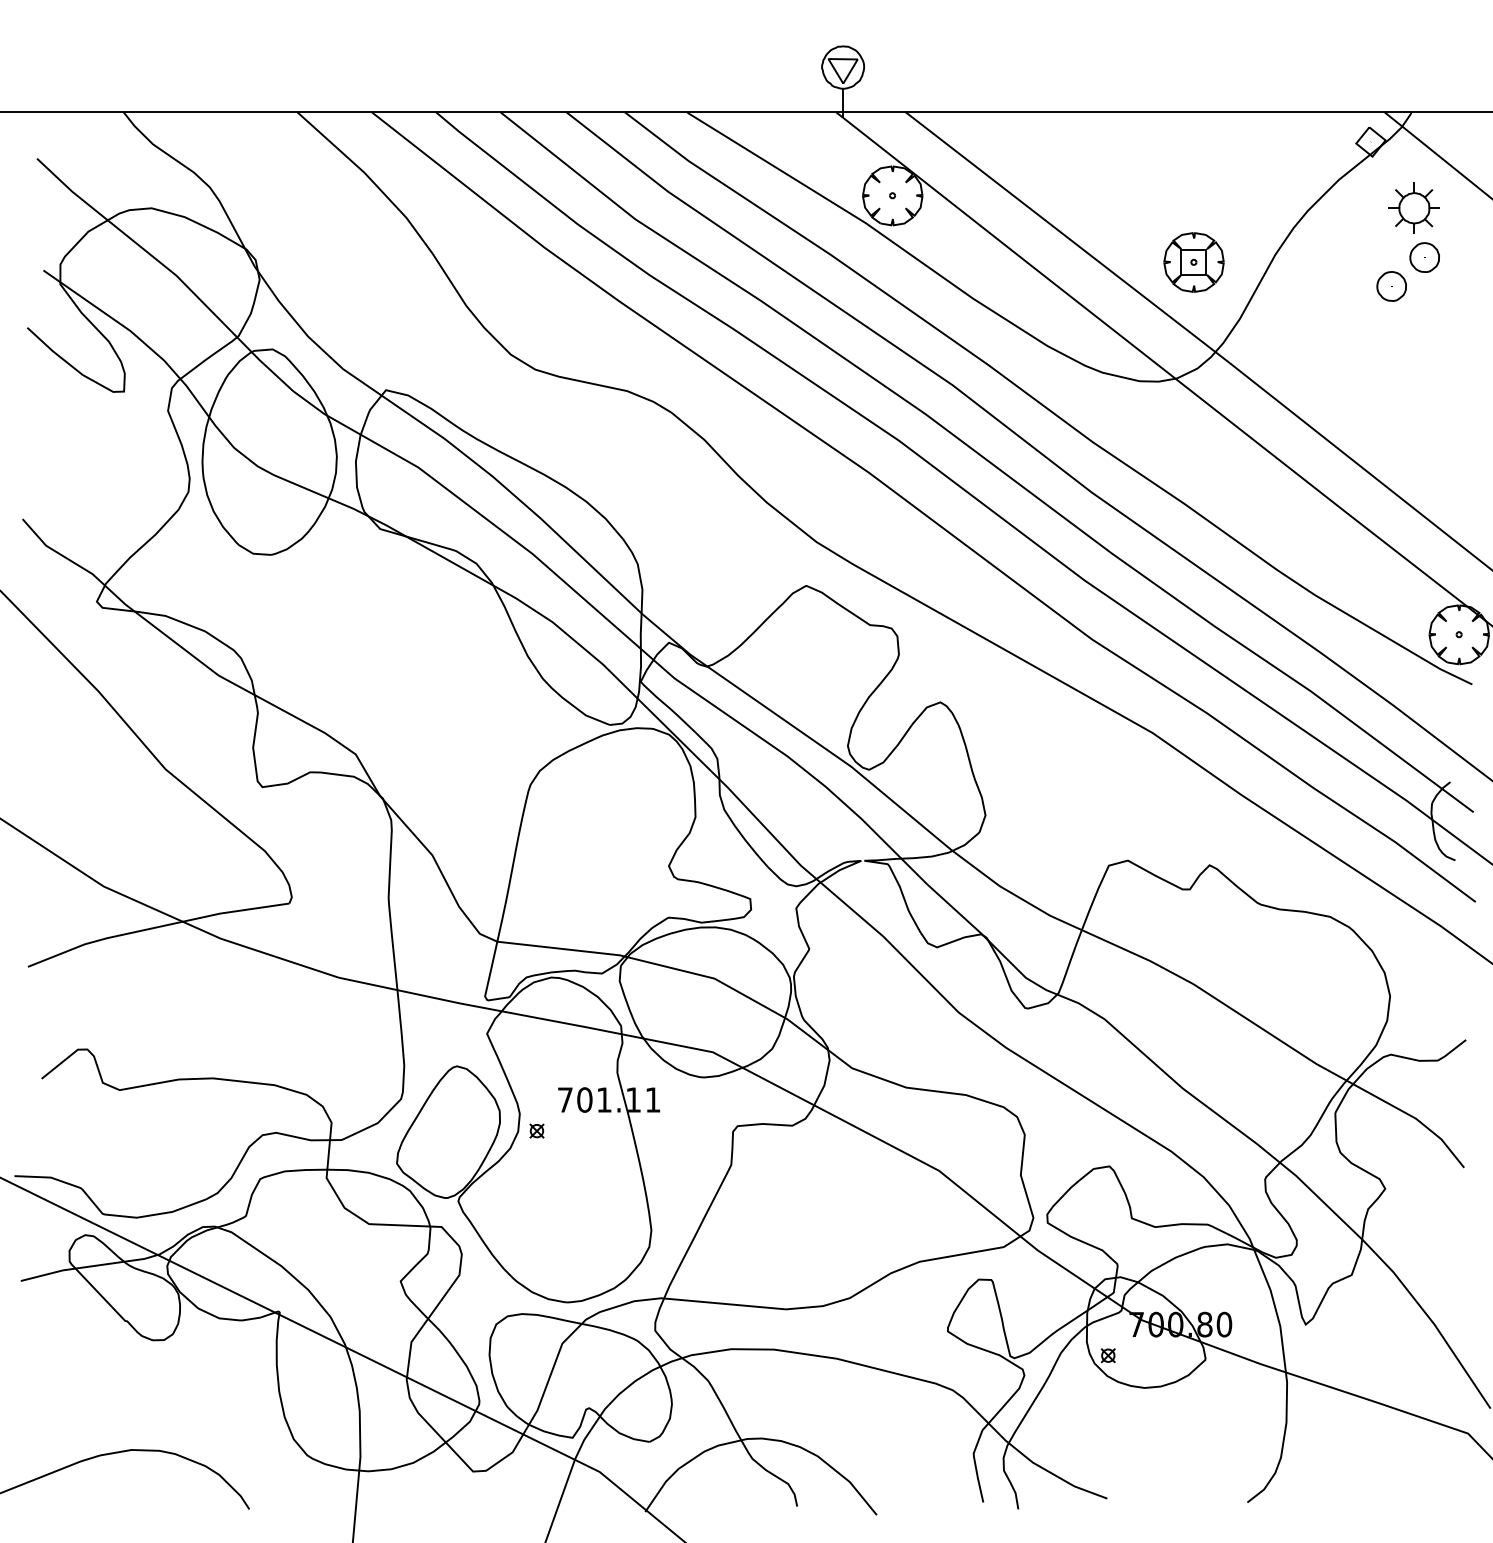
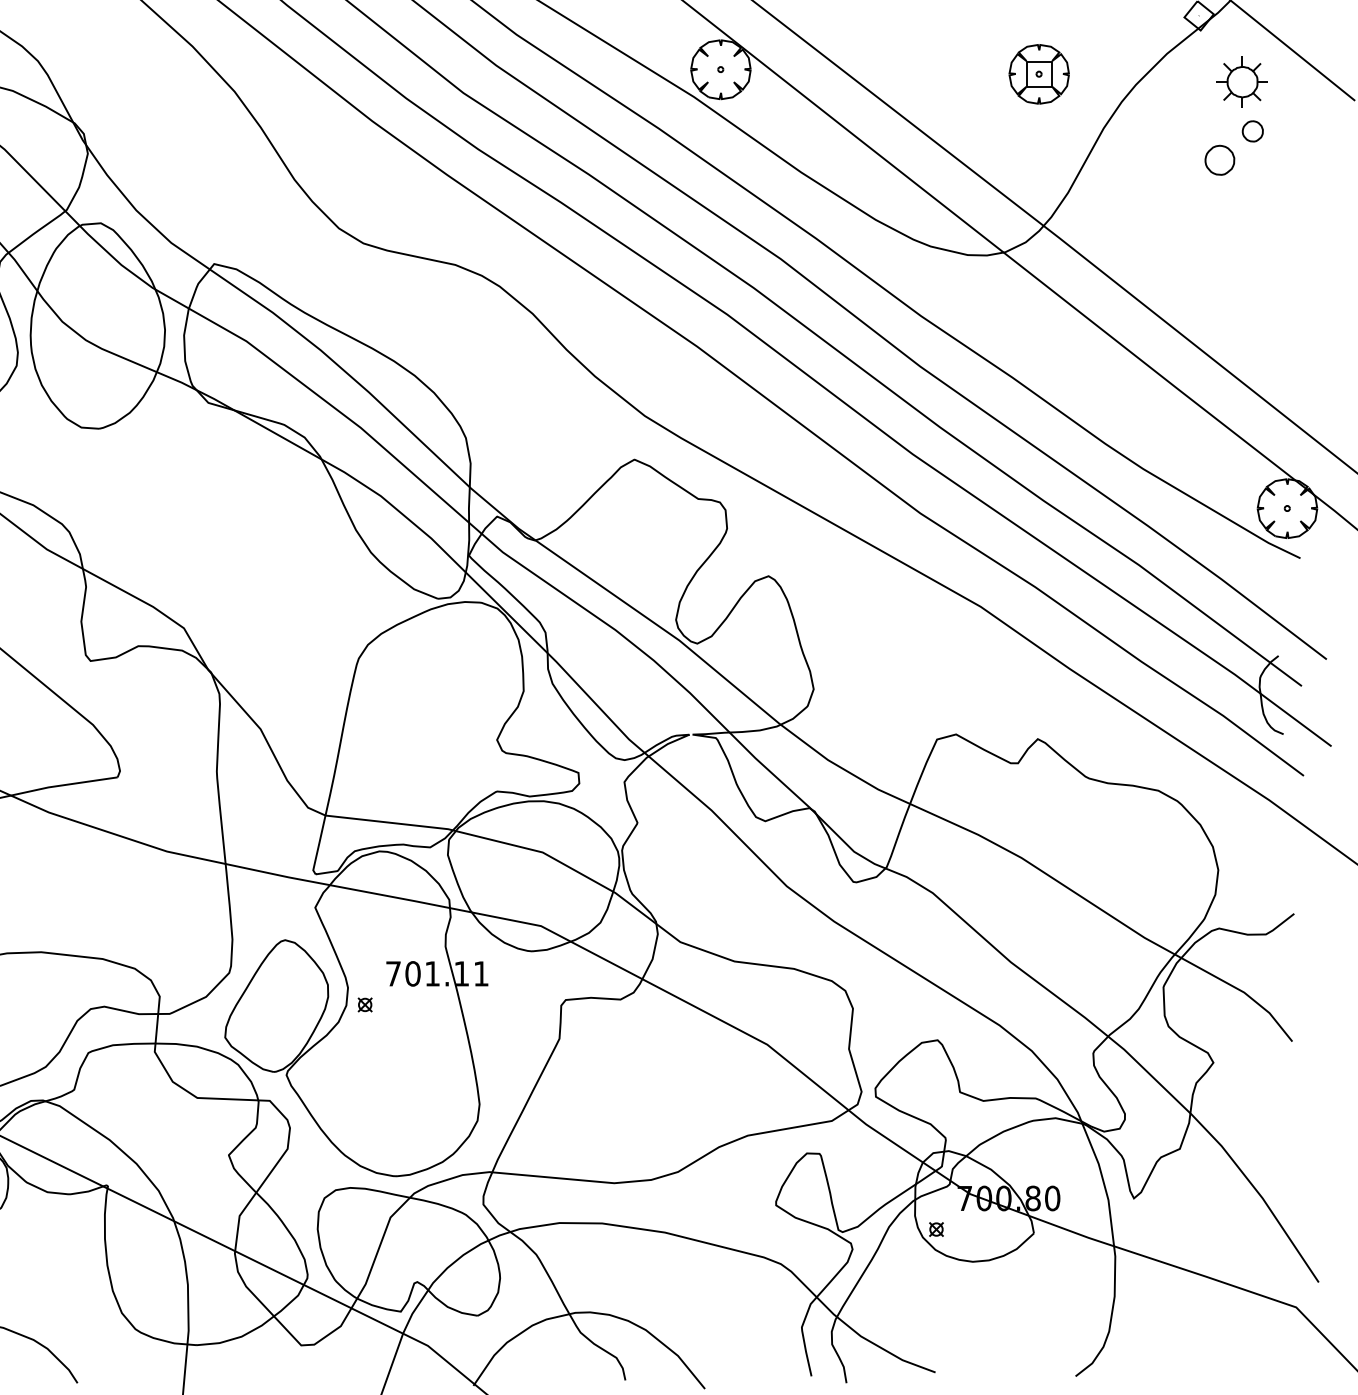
part: (1424, 257) -> (1252, 131), size x0.7
part: (1193, 262) -> (1038, 74), moved

